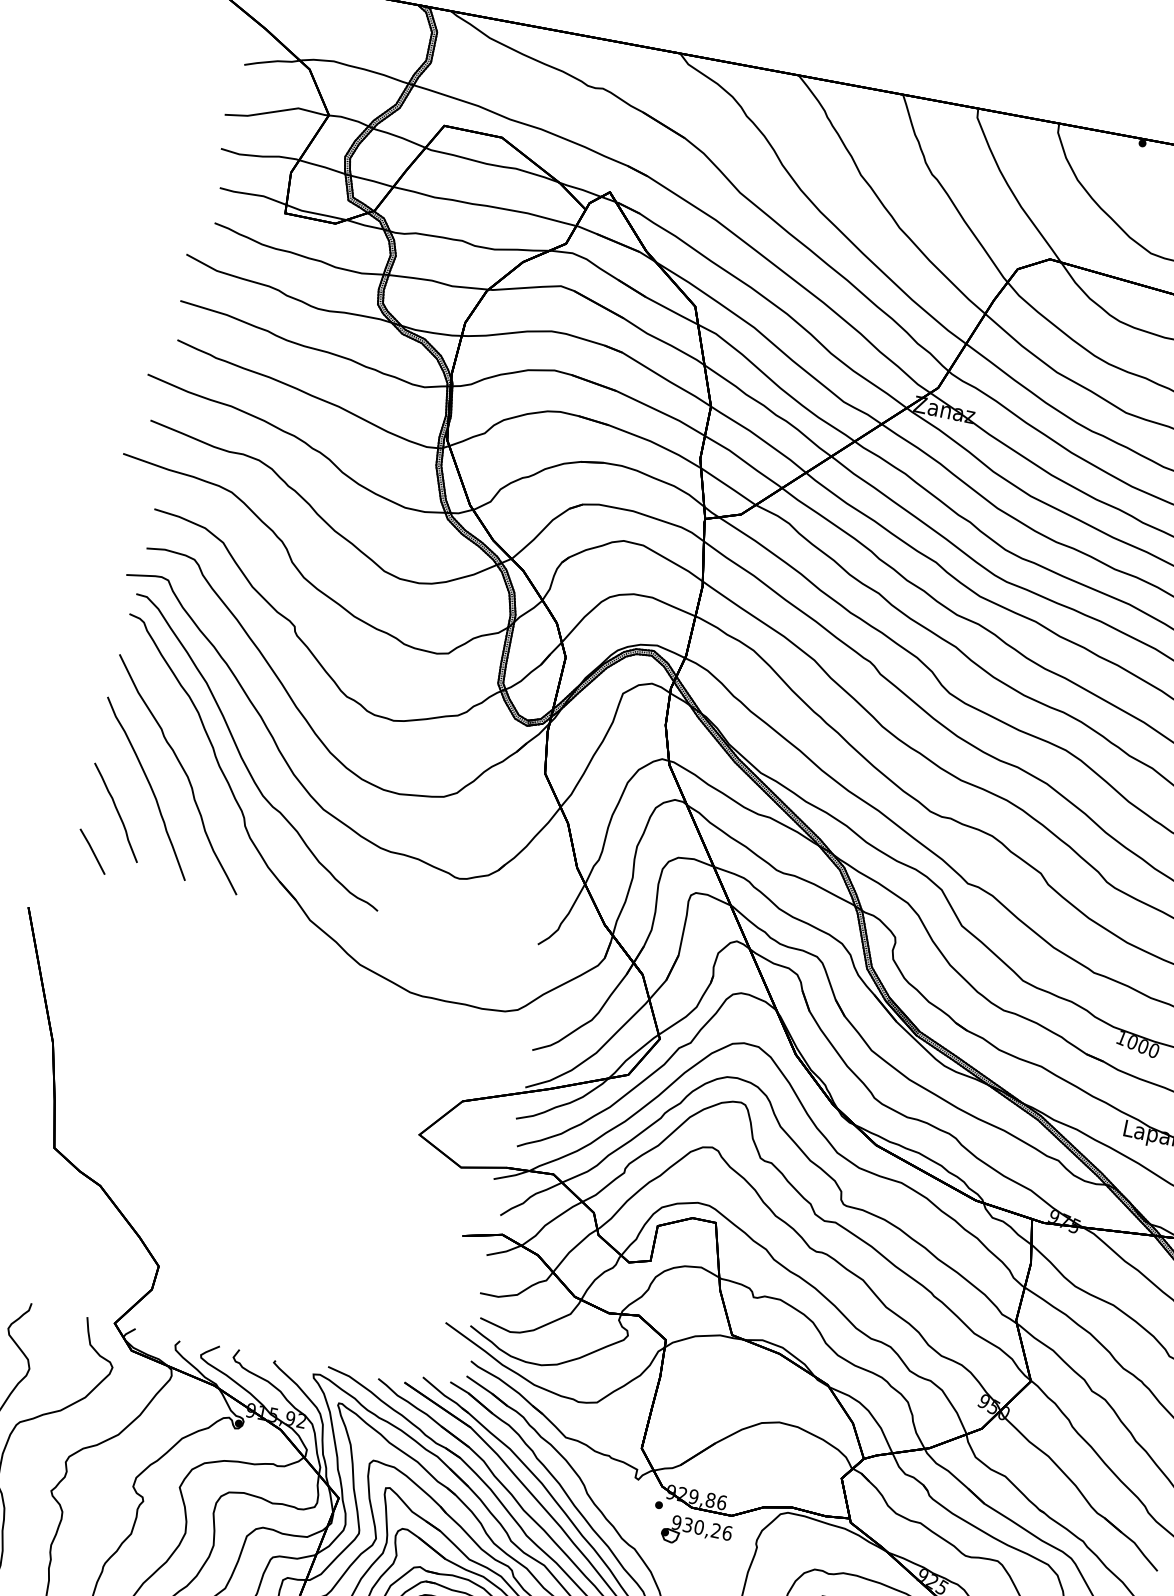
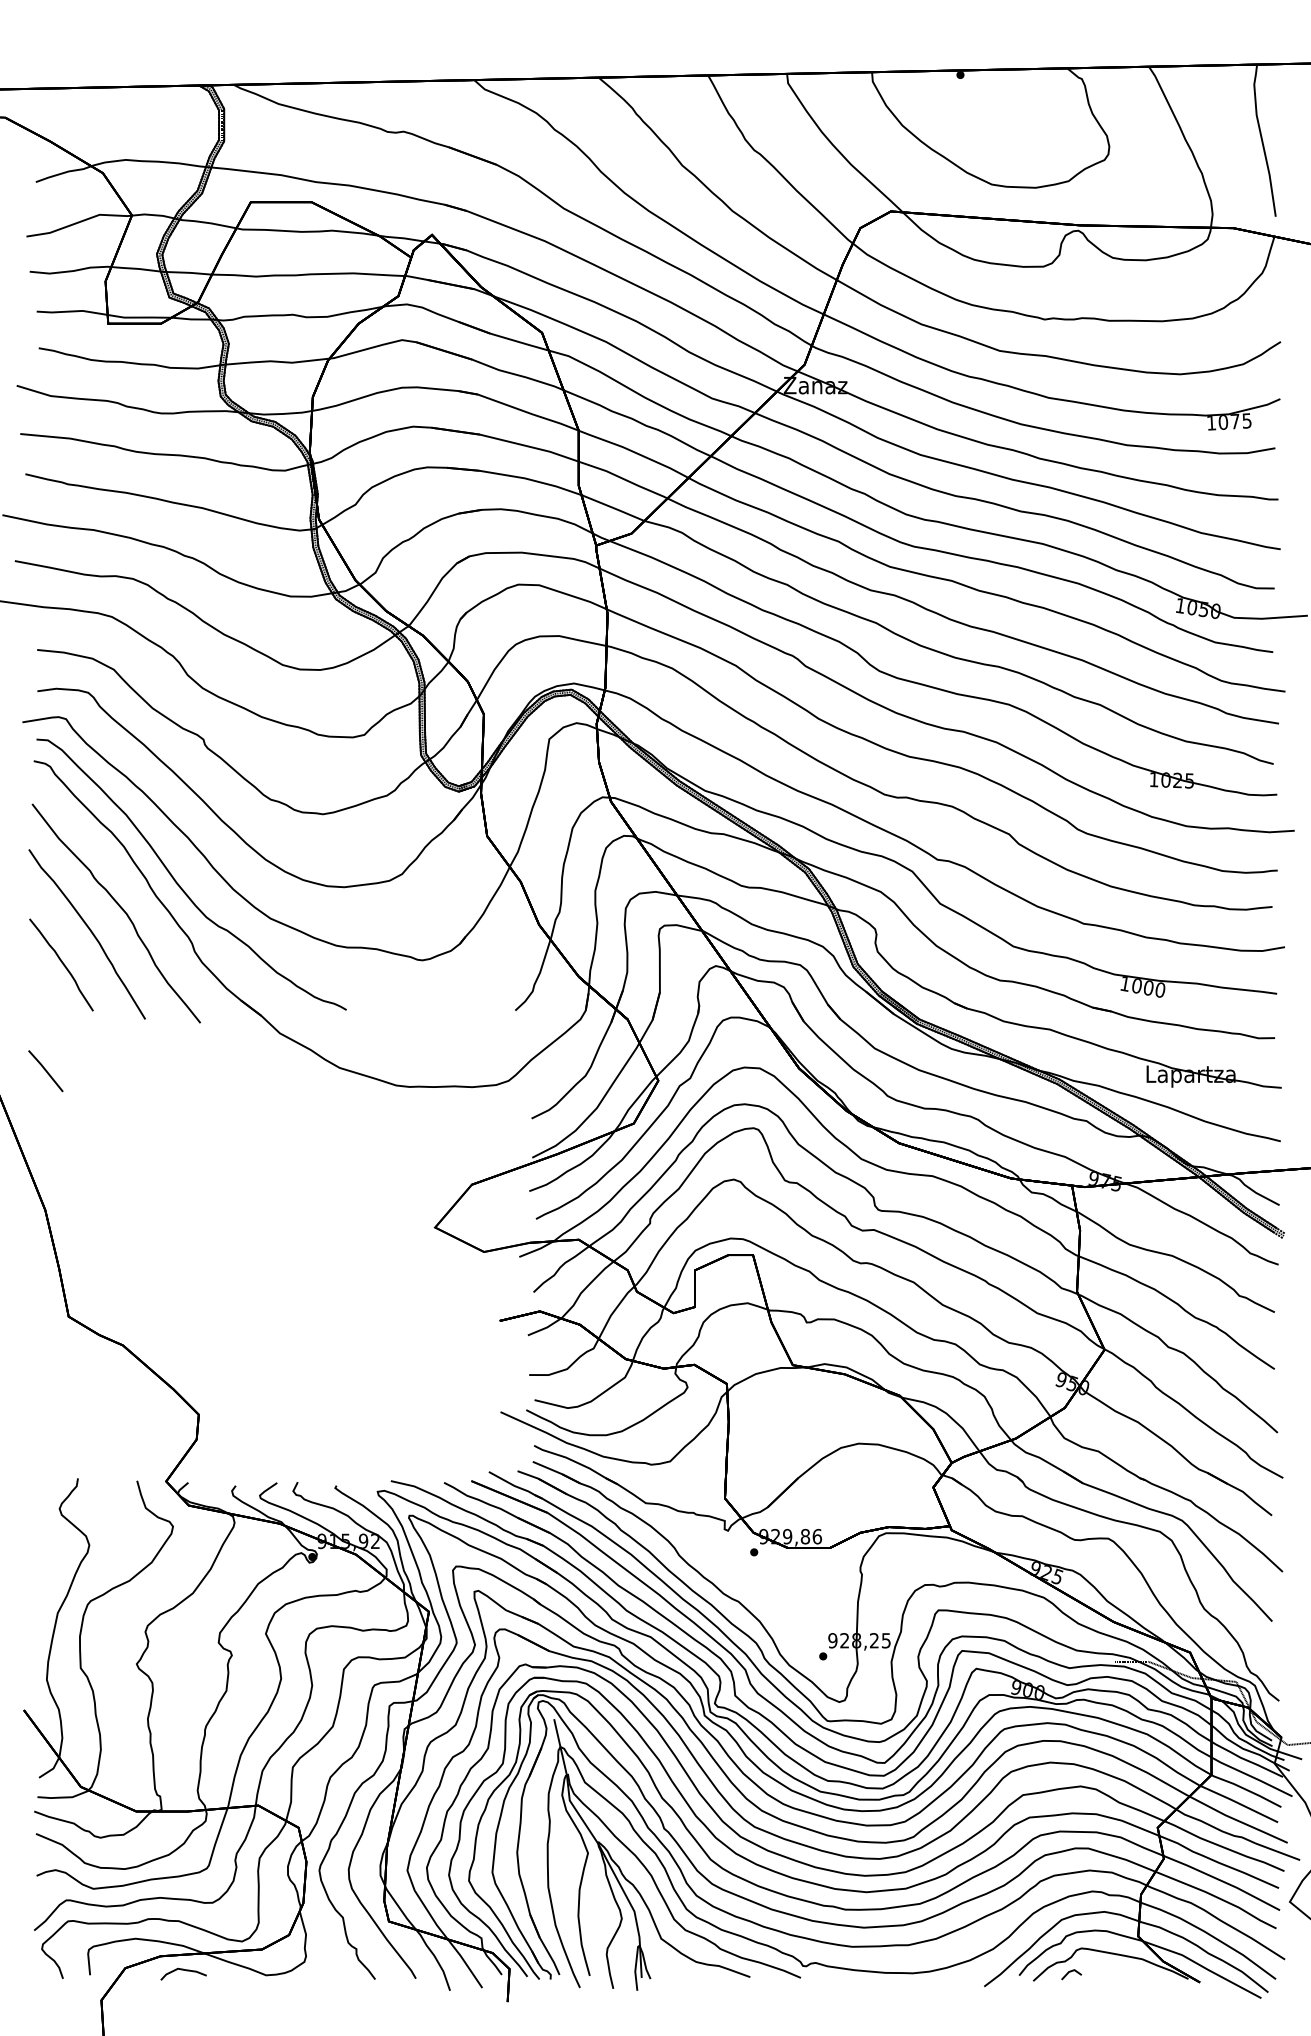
line: (92, 851) -> (45, 1071), moved
part: (695, 1533) -> (797, 1573), removed

